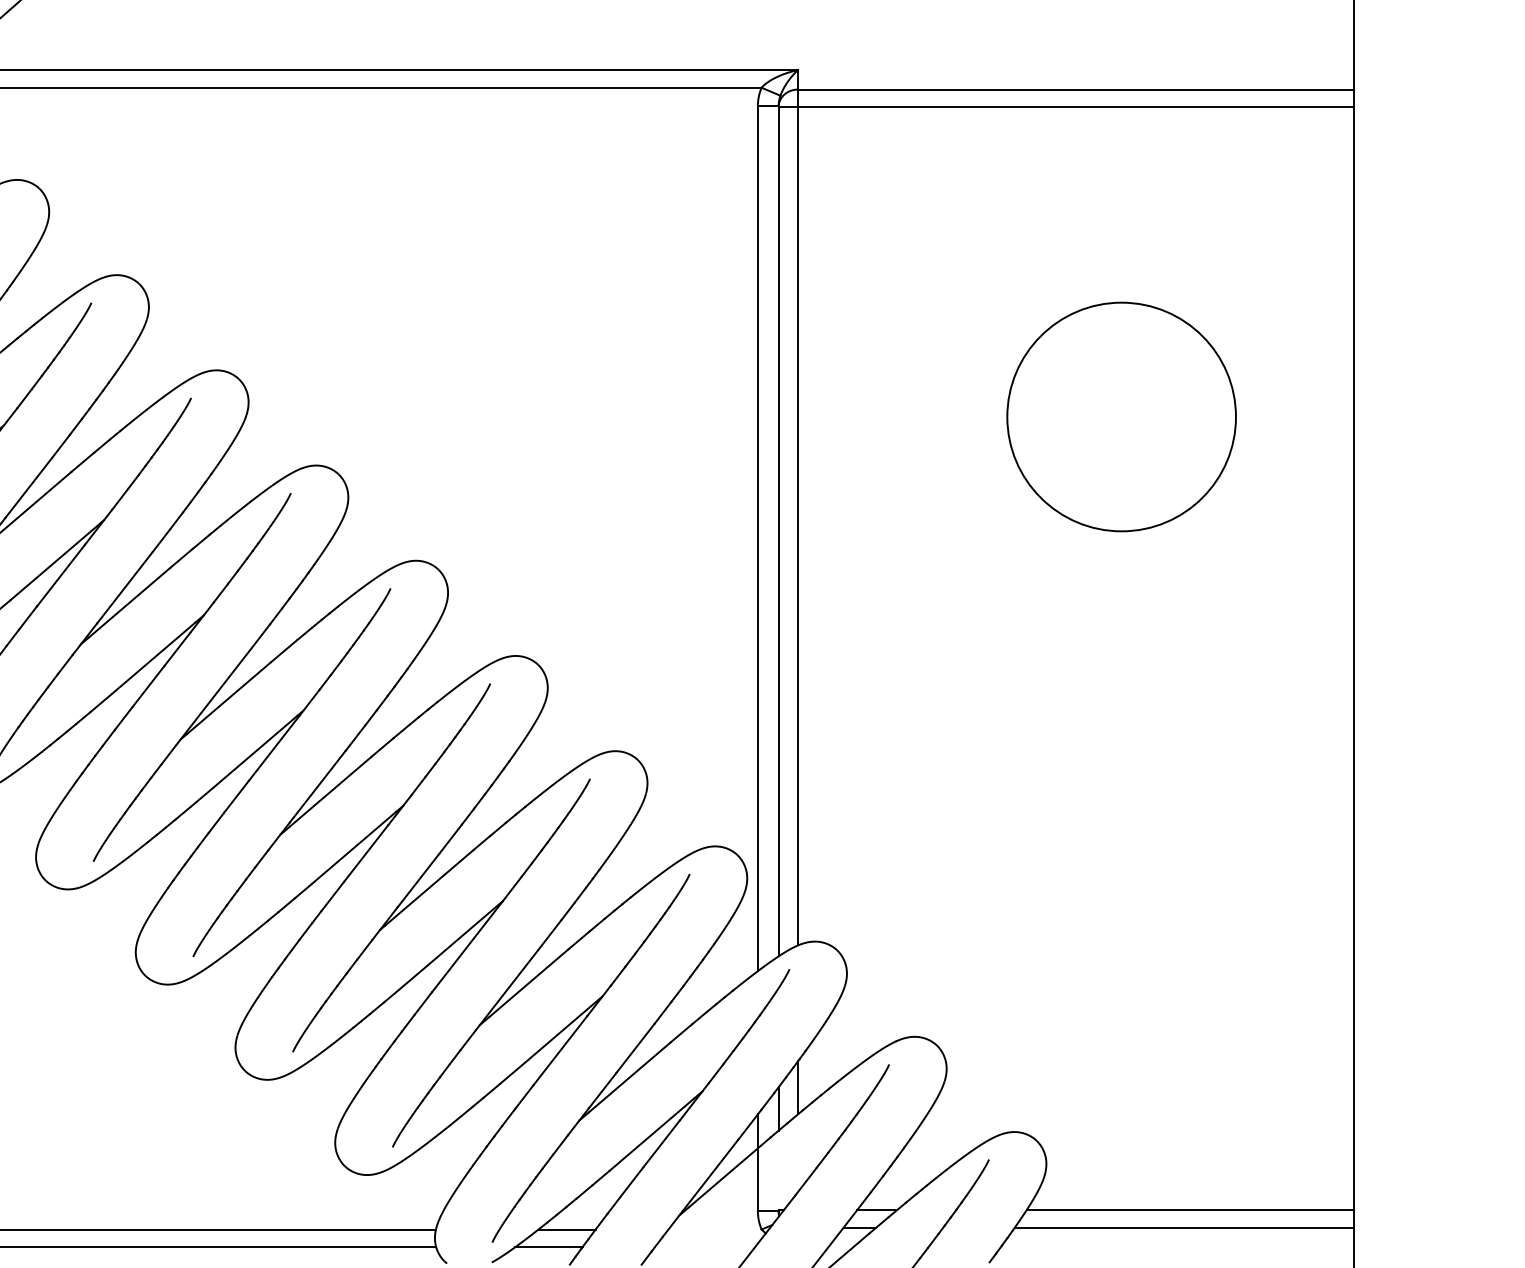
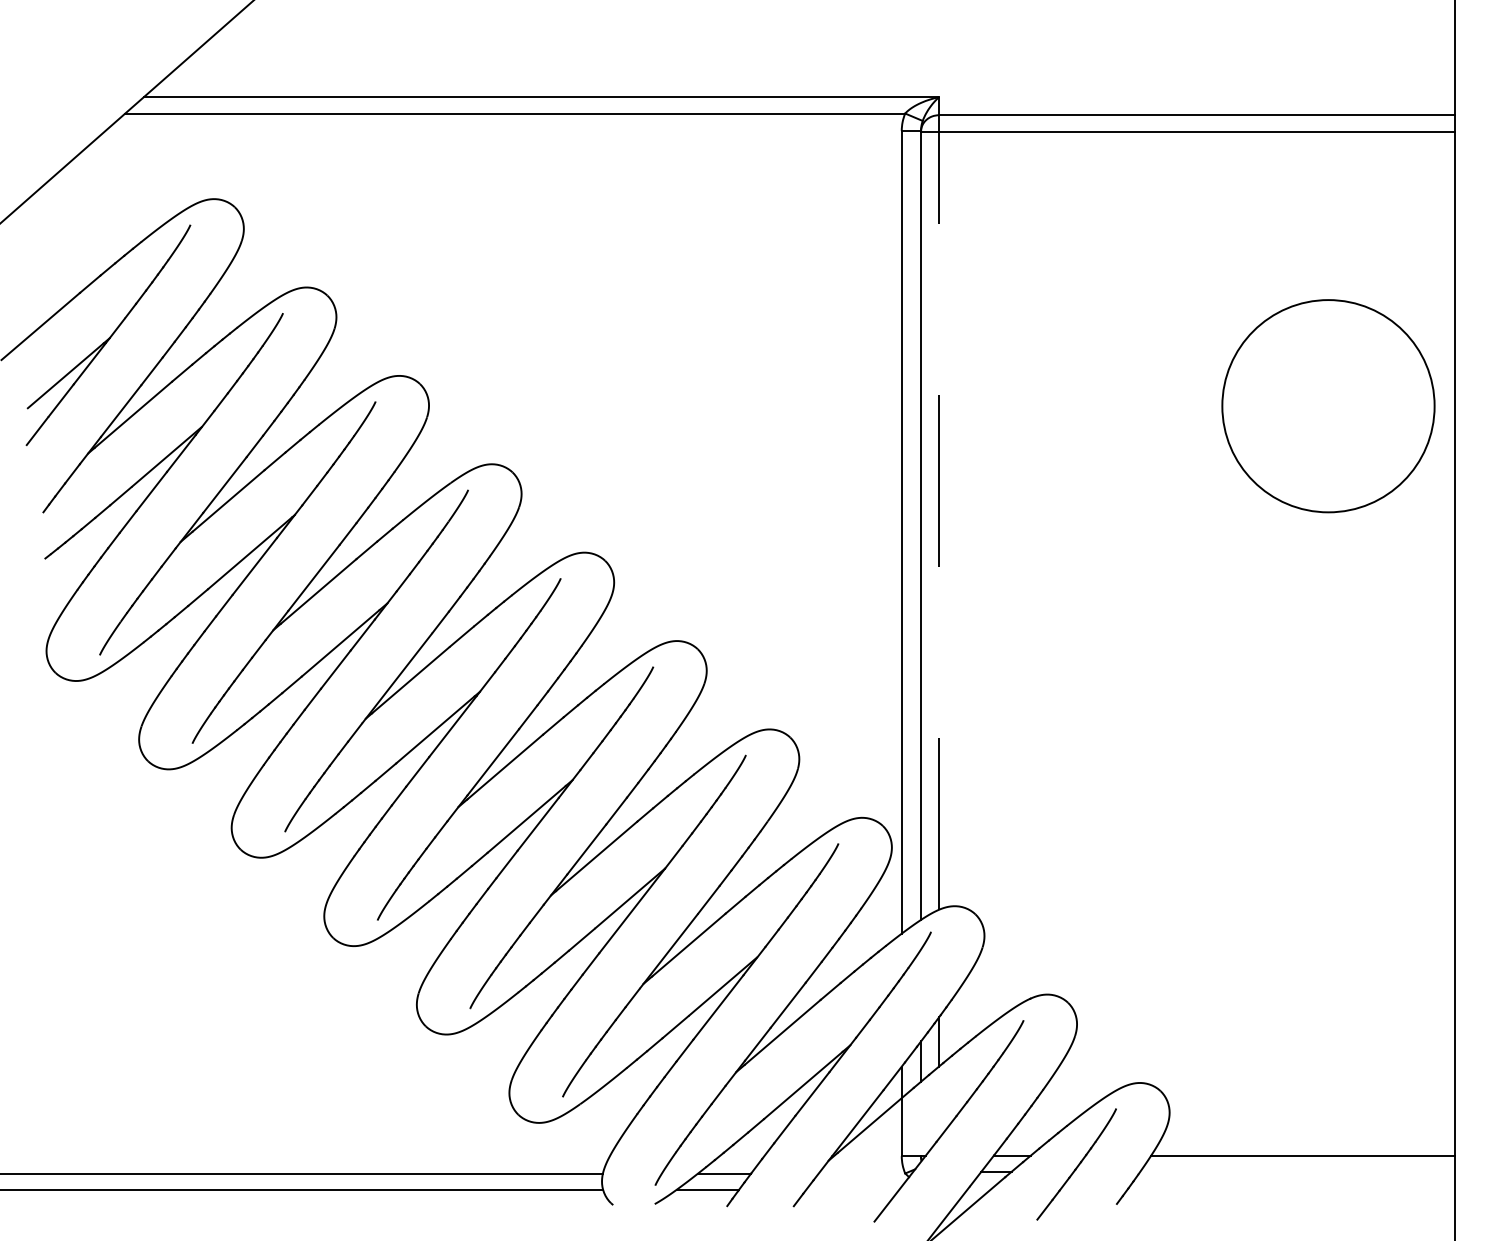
circle: (1121, 417) -> (1328, 406), moved
line: (798, 507) -> (939, 503), solid -> dashed
line: (1184, 1227) -> (1297, 1171), removed

